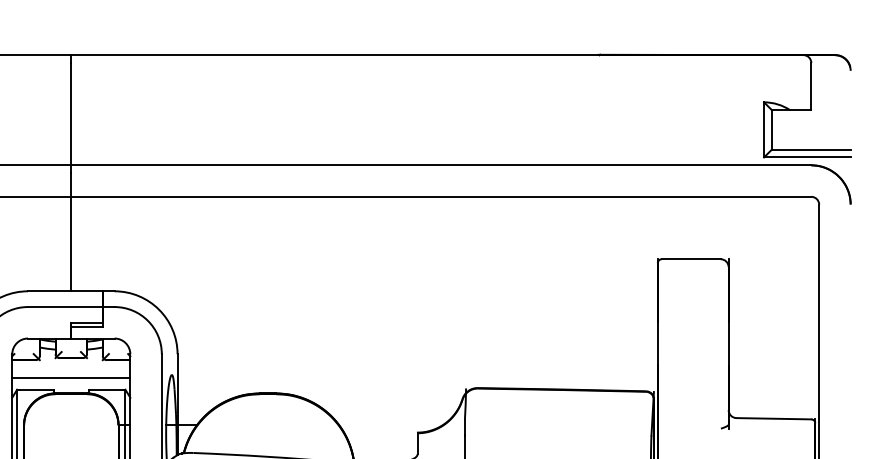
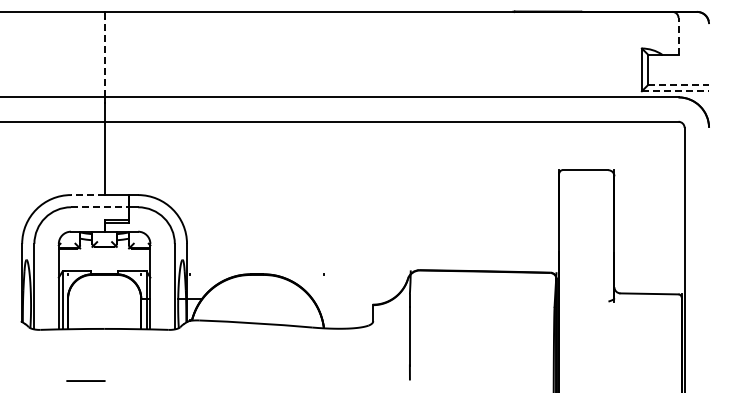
line: (811, 85) -> (678, 35), solid -> dashed
line: (71, 113) -> (104, 57), solid -> dashed
line: (811, 150) -> (678, 85), solid -> dashed
line: (807, 157) -> (675, 91), solid -> dashed
line: (49, 291) -> (87, 195), solid -> dashed
line: (65, 307) -> (100, 207), solid -> dashed
line: (71, 378) -> (104, 262), removed

